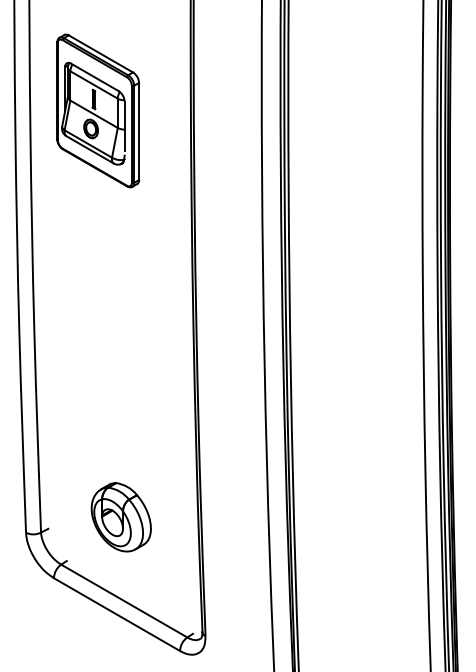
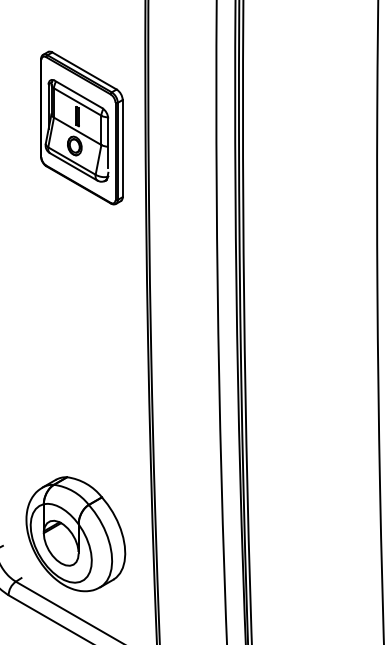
part: (98, 110) -> (82, 127), moved
part: (121, 517) -> (76, 534), size x1.67

